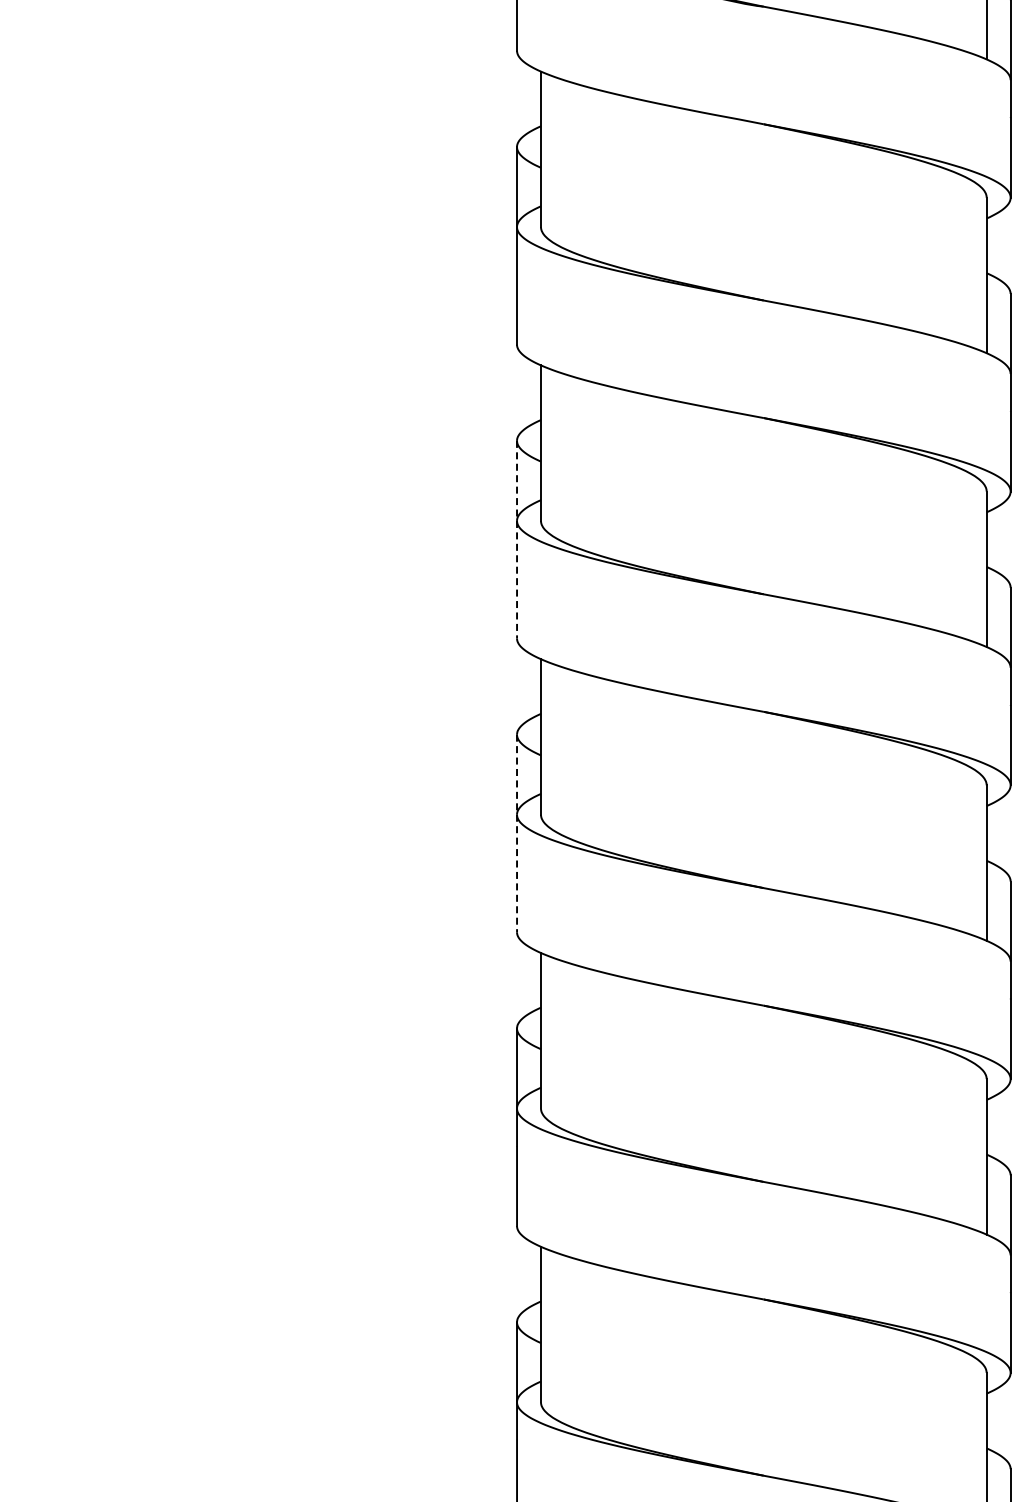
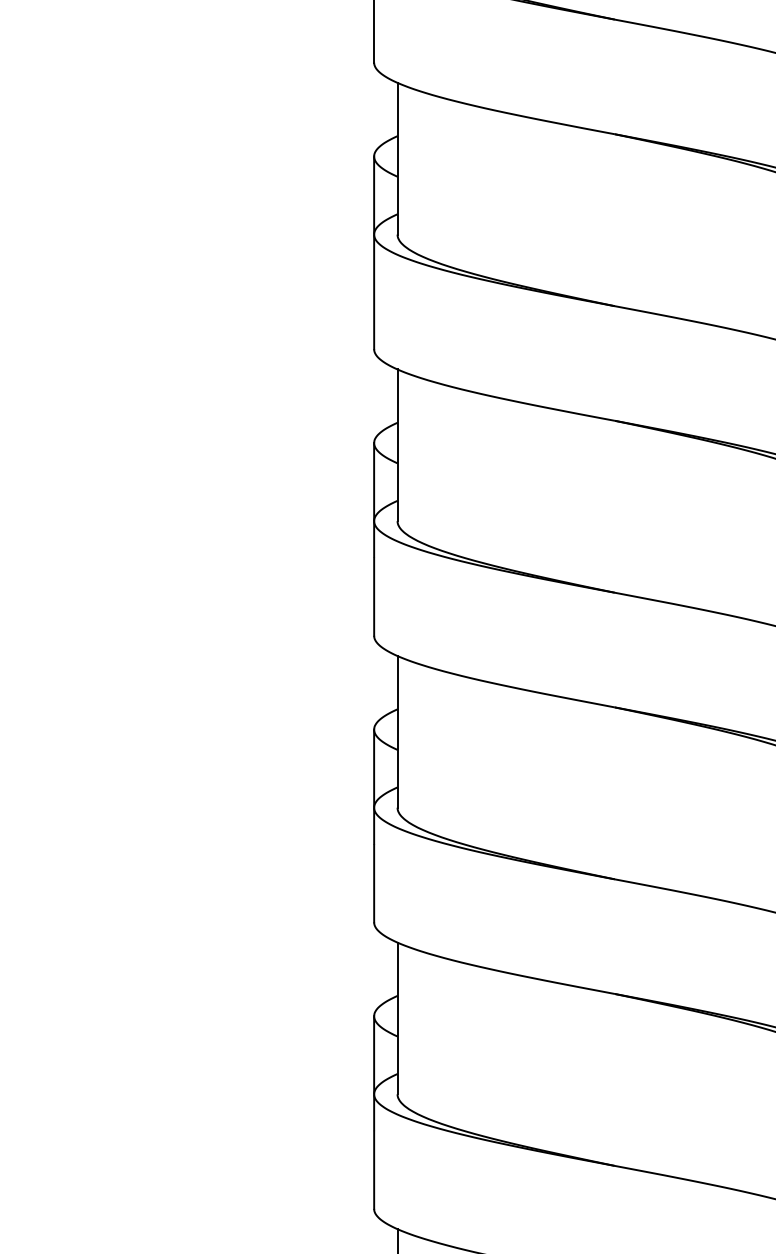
line: (517, 539) -> (374, 252), dashed -> solid
line: (517, 833) -> (374, 539), dashed -> solid

